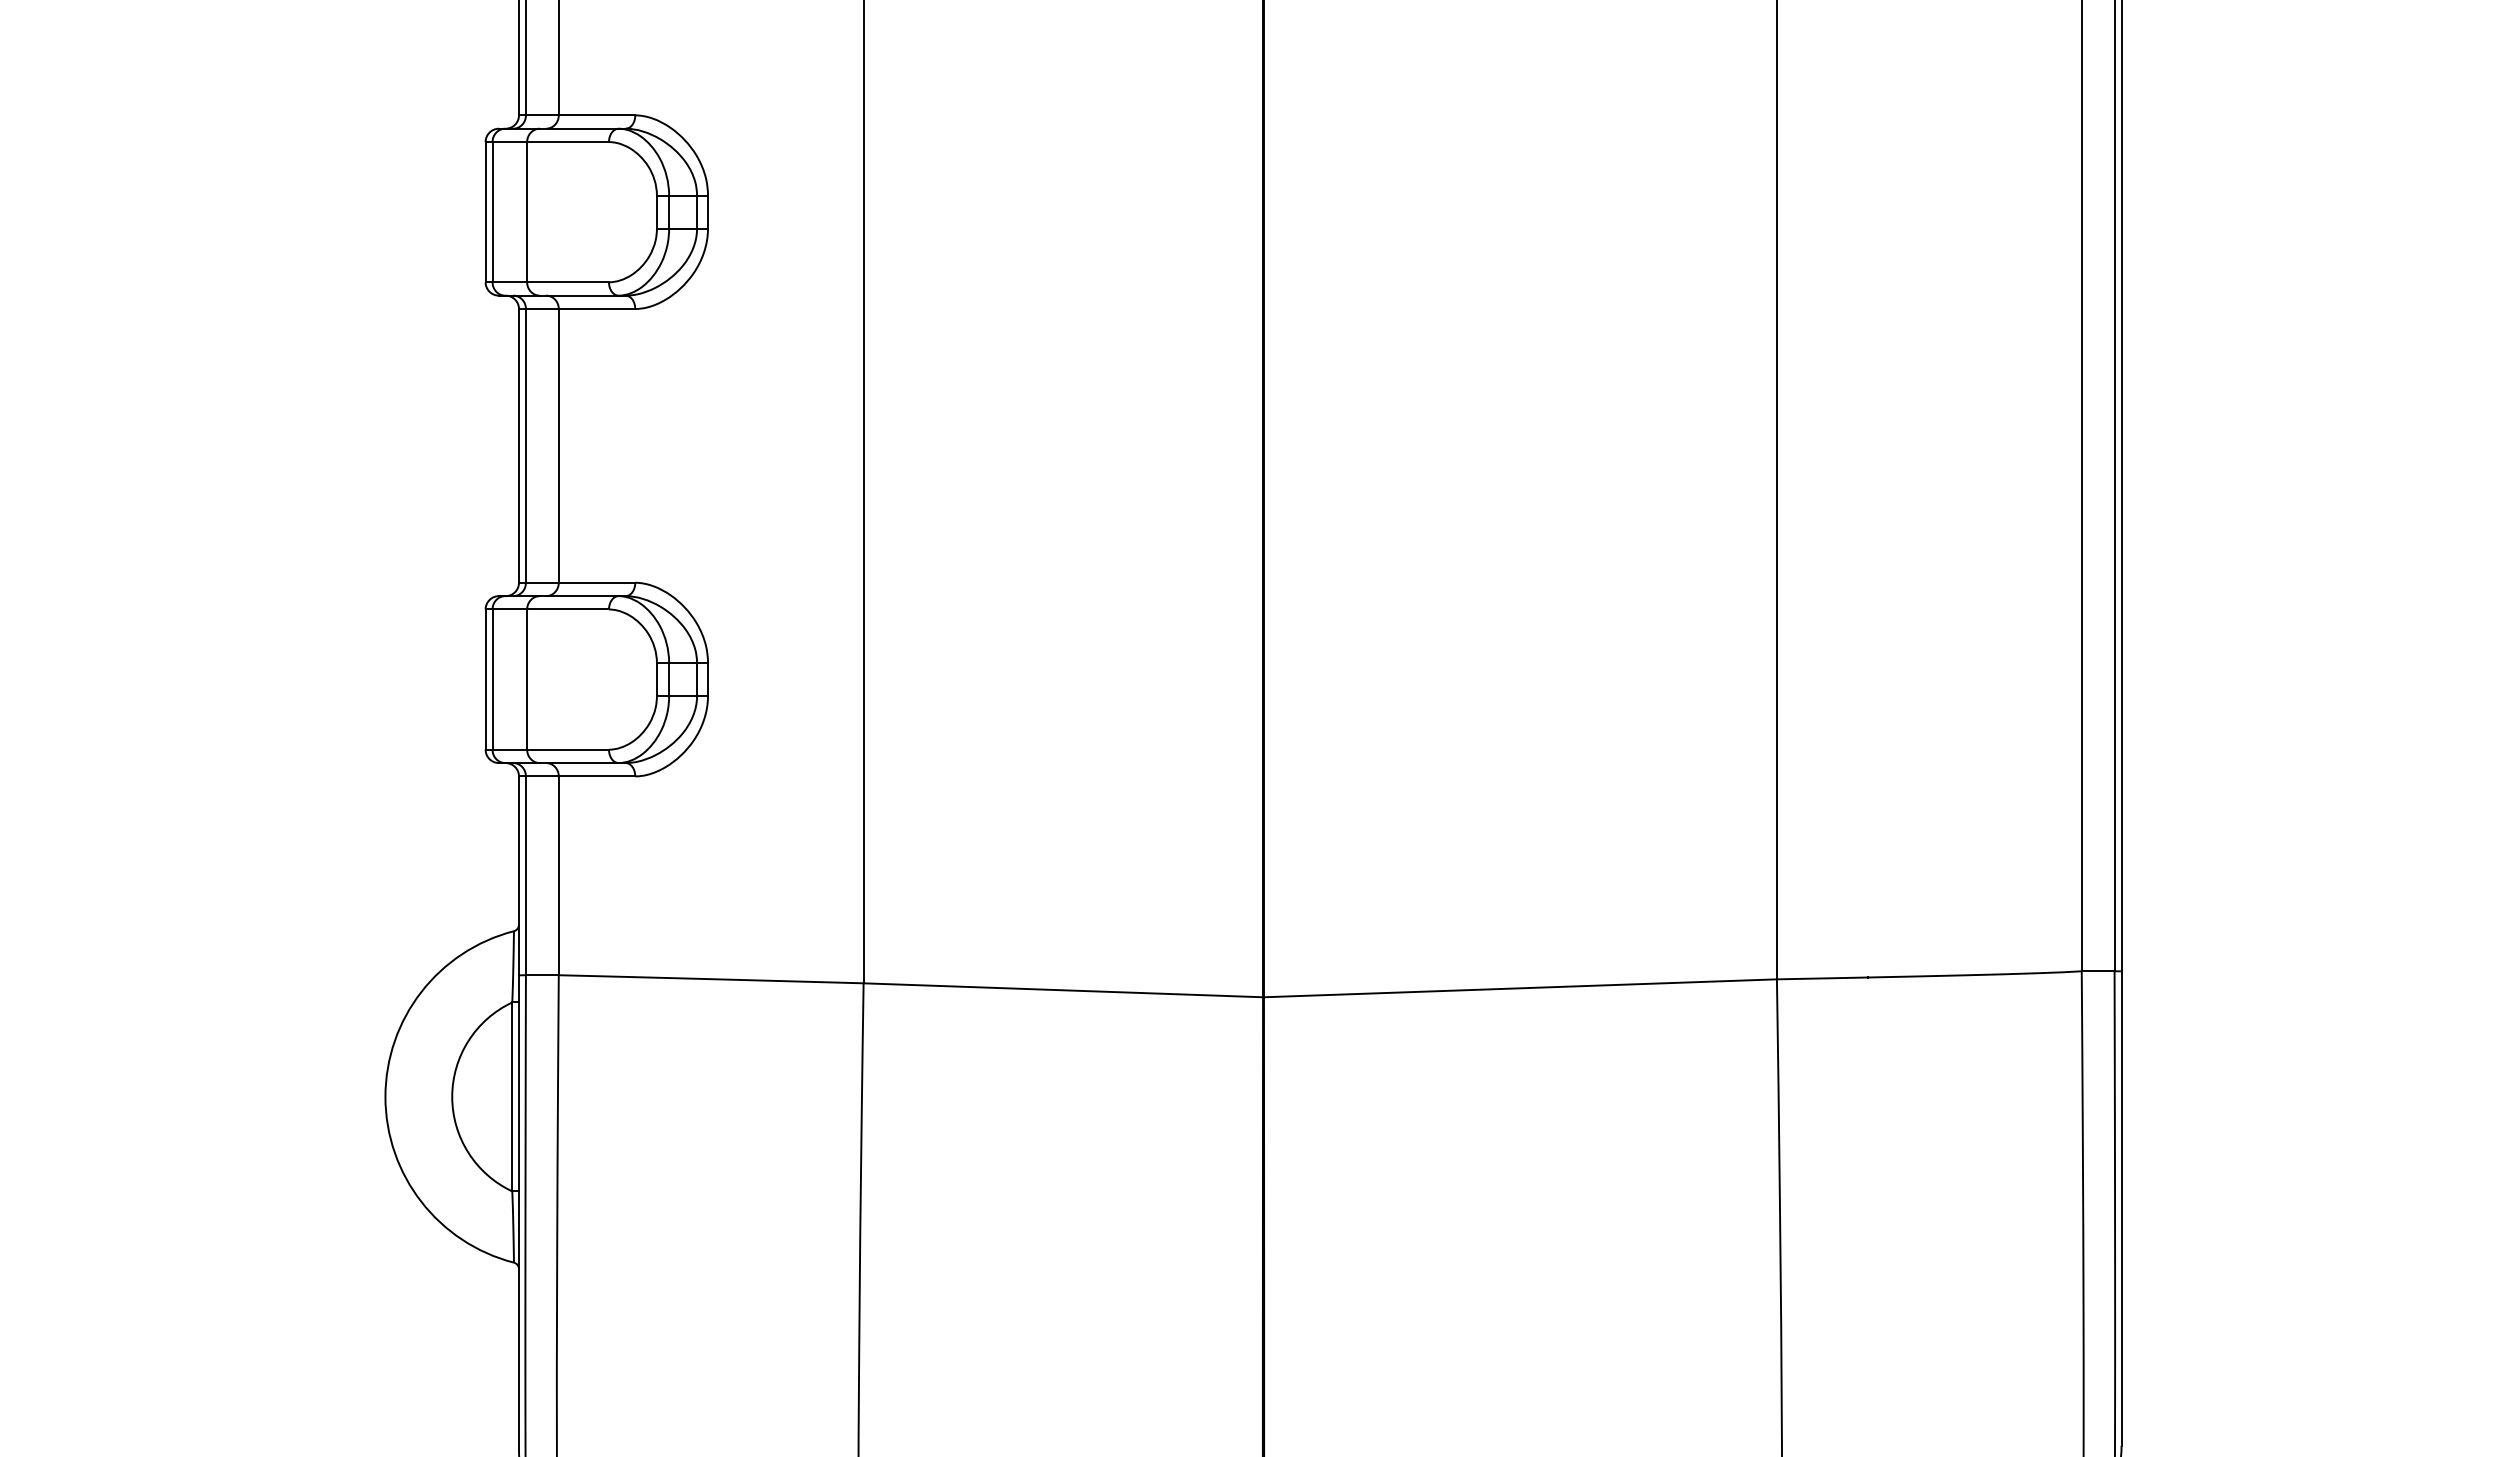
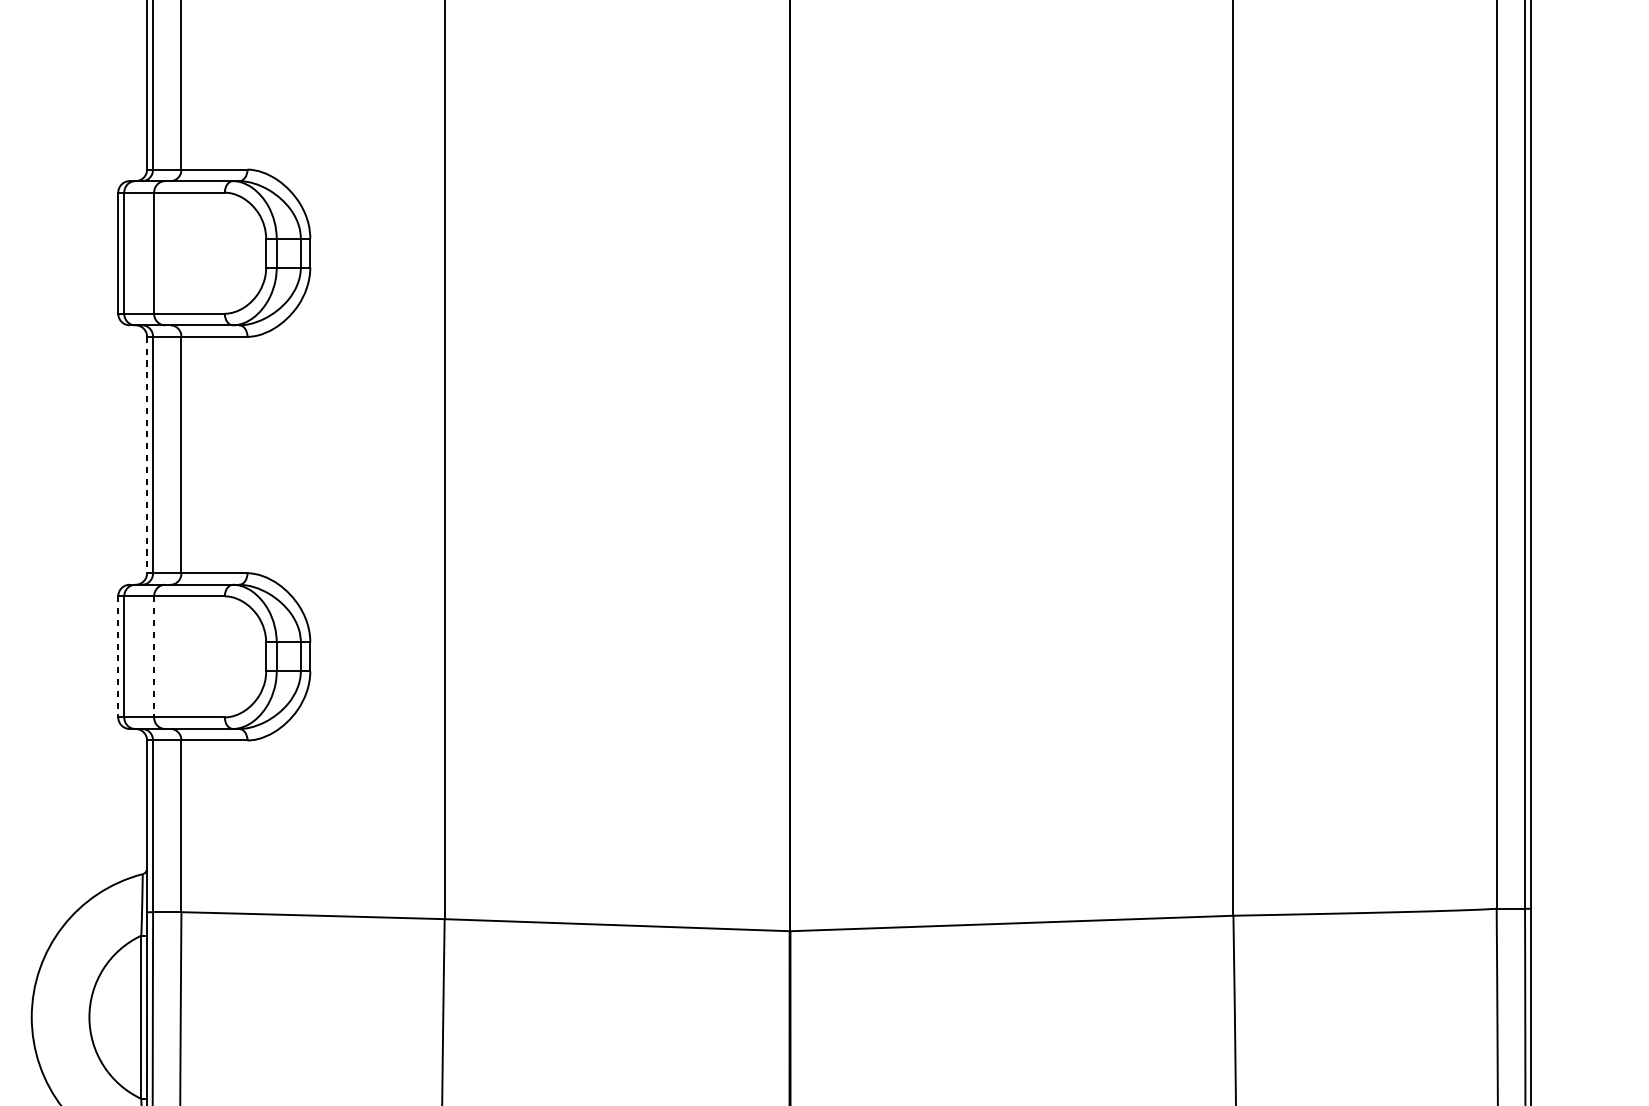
line: (519, 445) -> (147, 454), solid -> dashed
line: (485, 680) -> (118, 657), solid -> dashed
line: (527, 680) -> (154, 657), solid -> dashed

